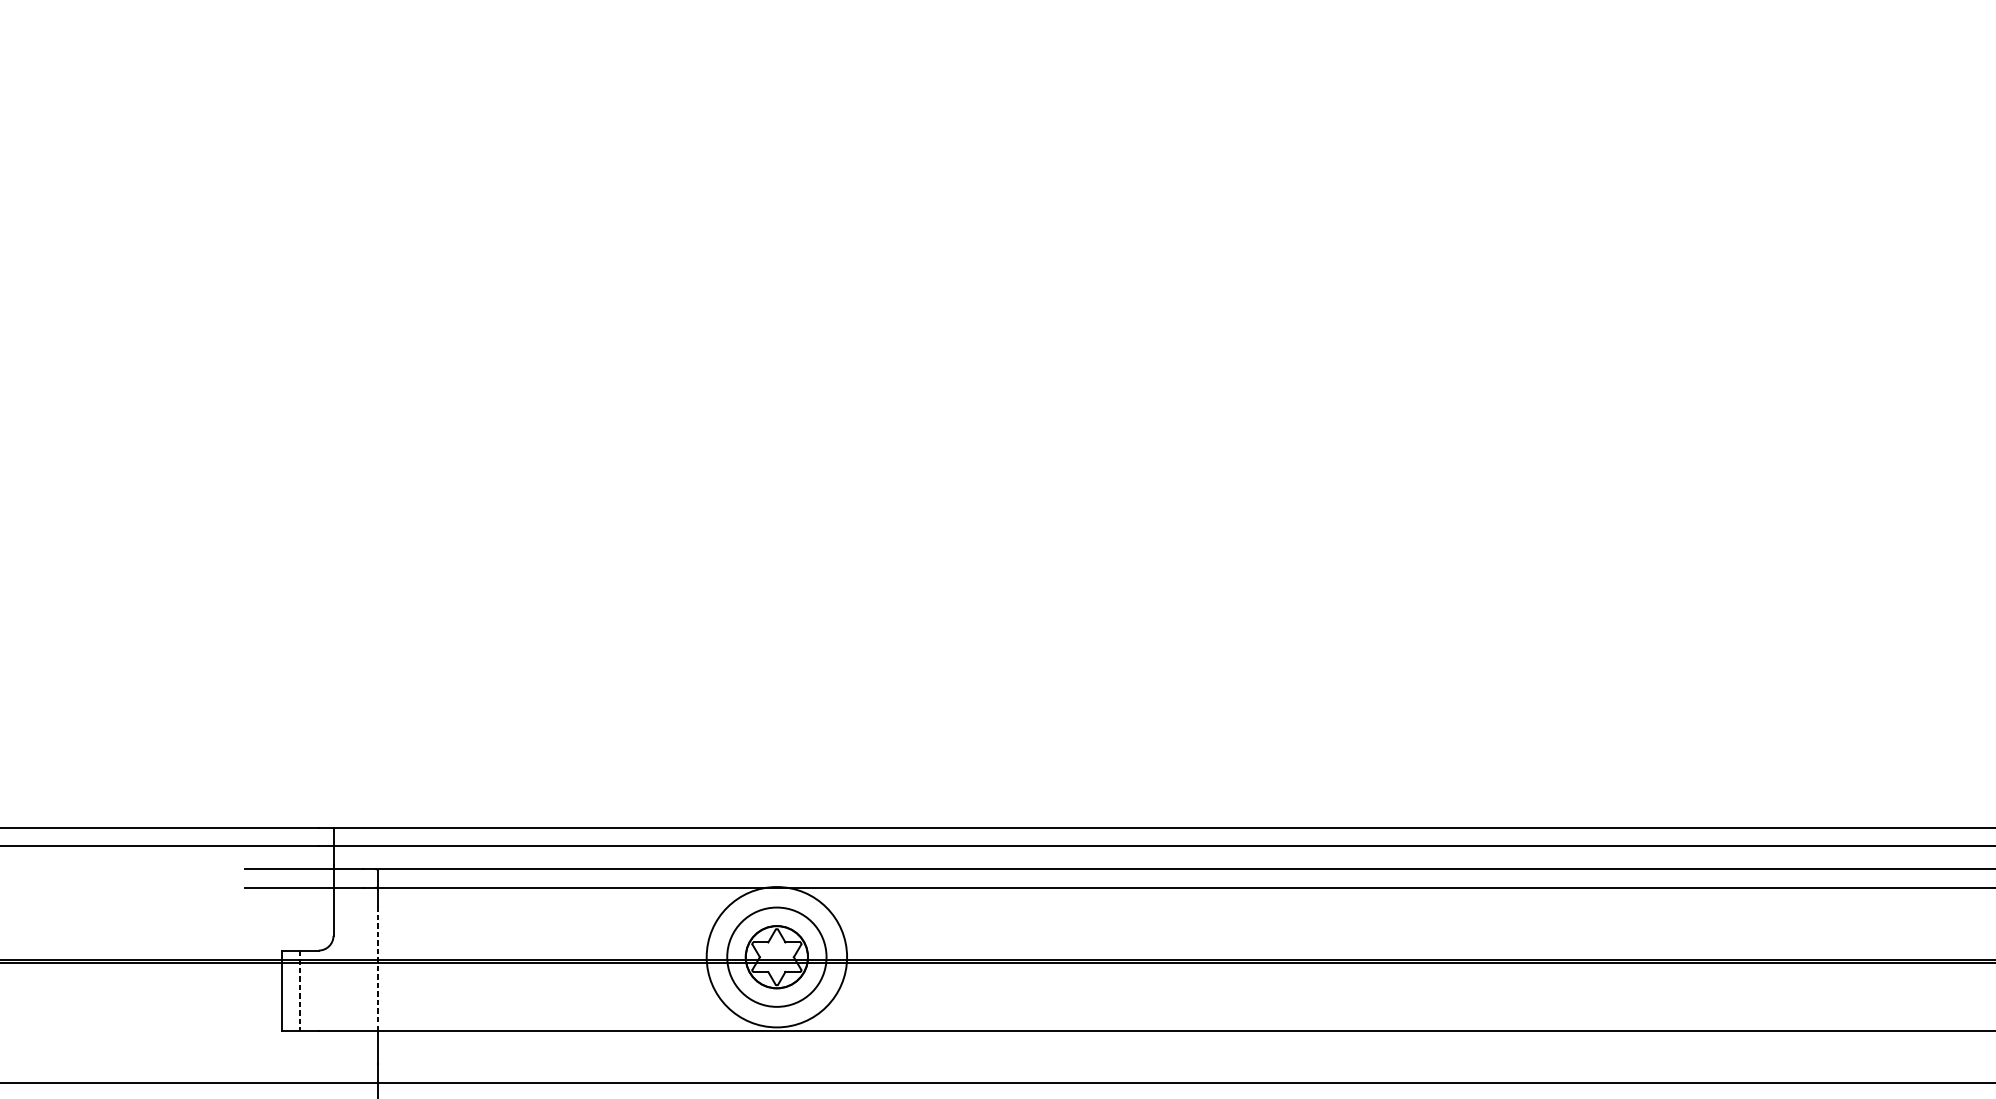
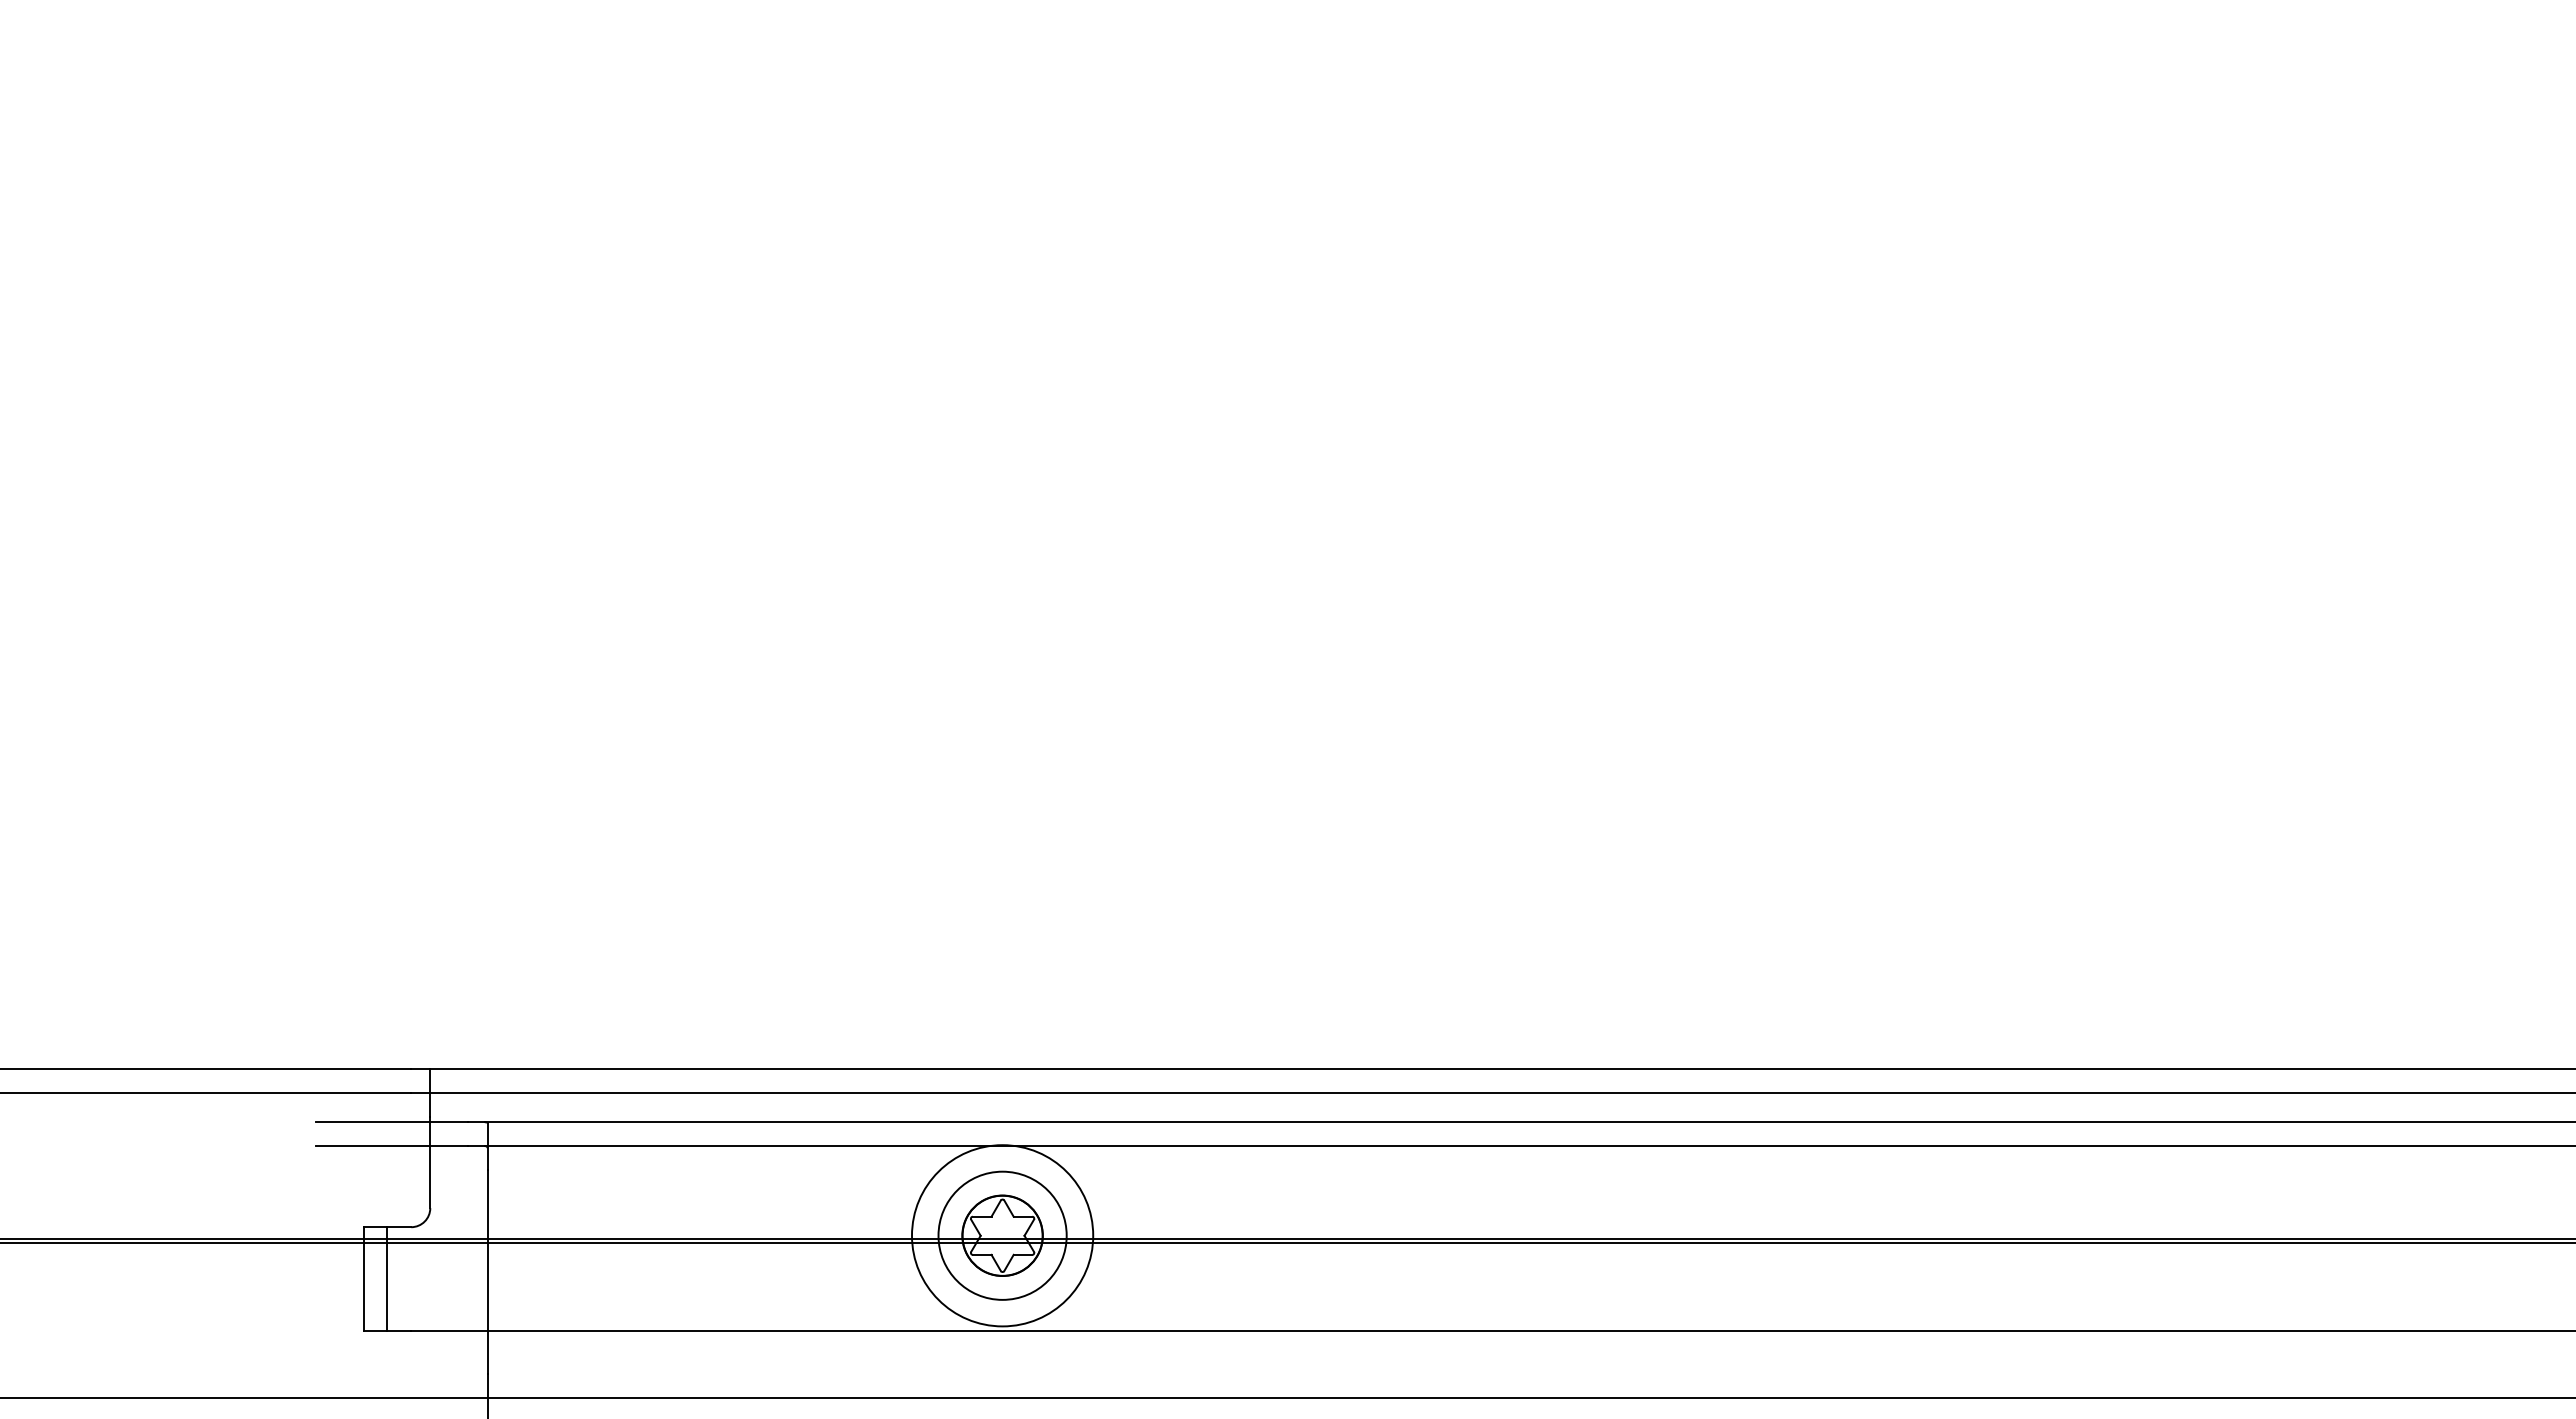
line: (377, 968) -> (487, 1250), dashed -> solid
line: (300, 991) -> (387, 1279), dashed -> solid

